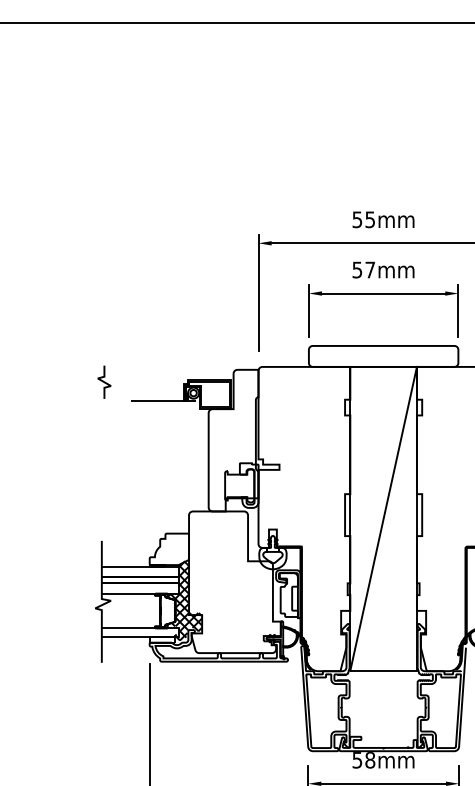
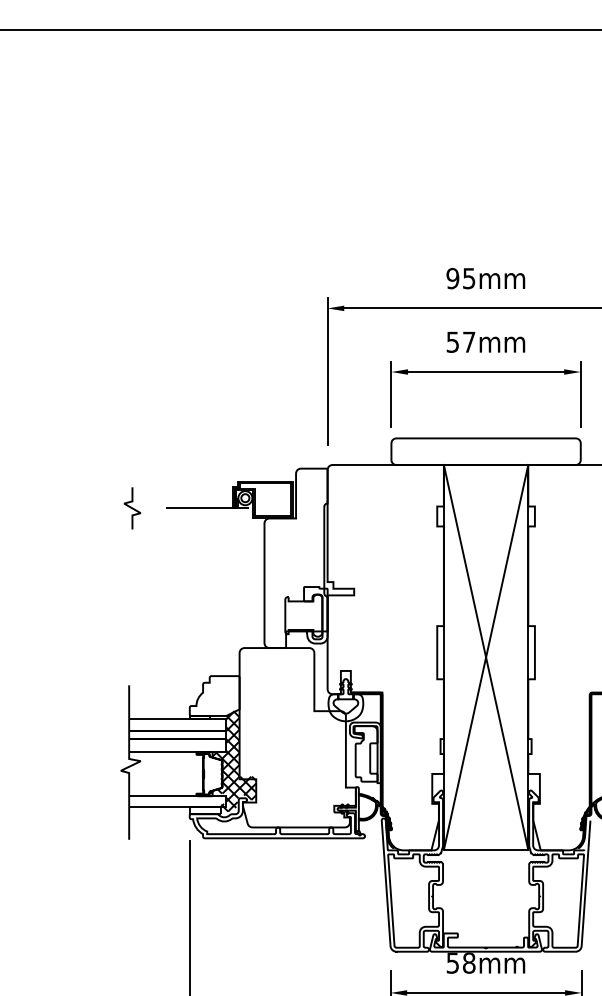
text: (357, 218) -> (452, 277), 55mm -> 95mm
curve: (104, 382) -> (132, 508), moved
line: (383, 518) -> (485, 656), added

